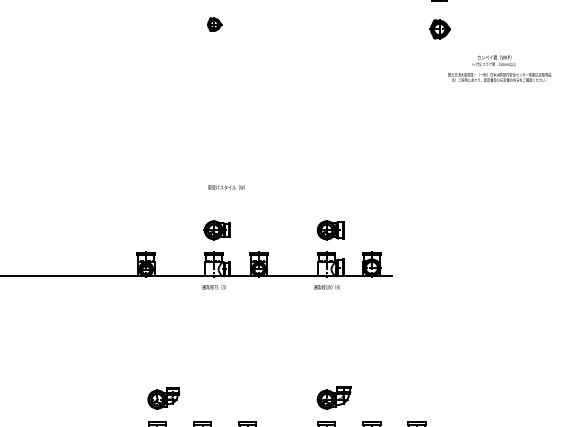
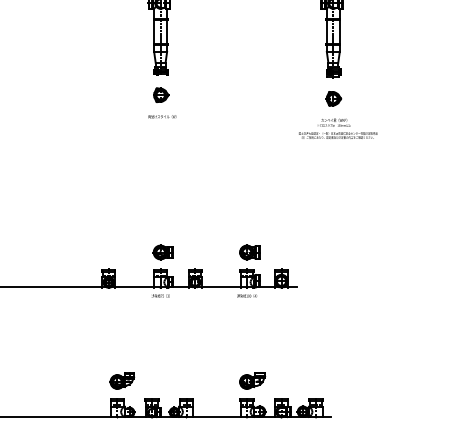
part: (214, 23) -> (161, 94), size x1.43
text: (499, 68) -> (338, 128), moved
text: (226, 187) -> (162, 116), moved

